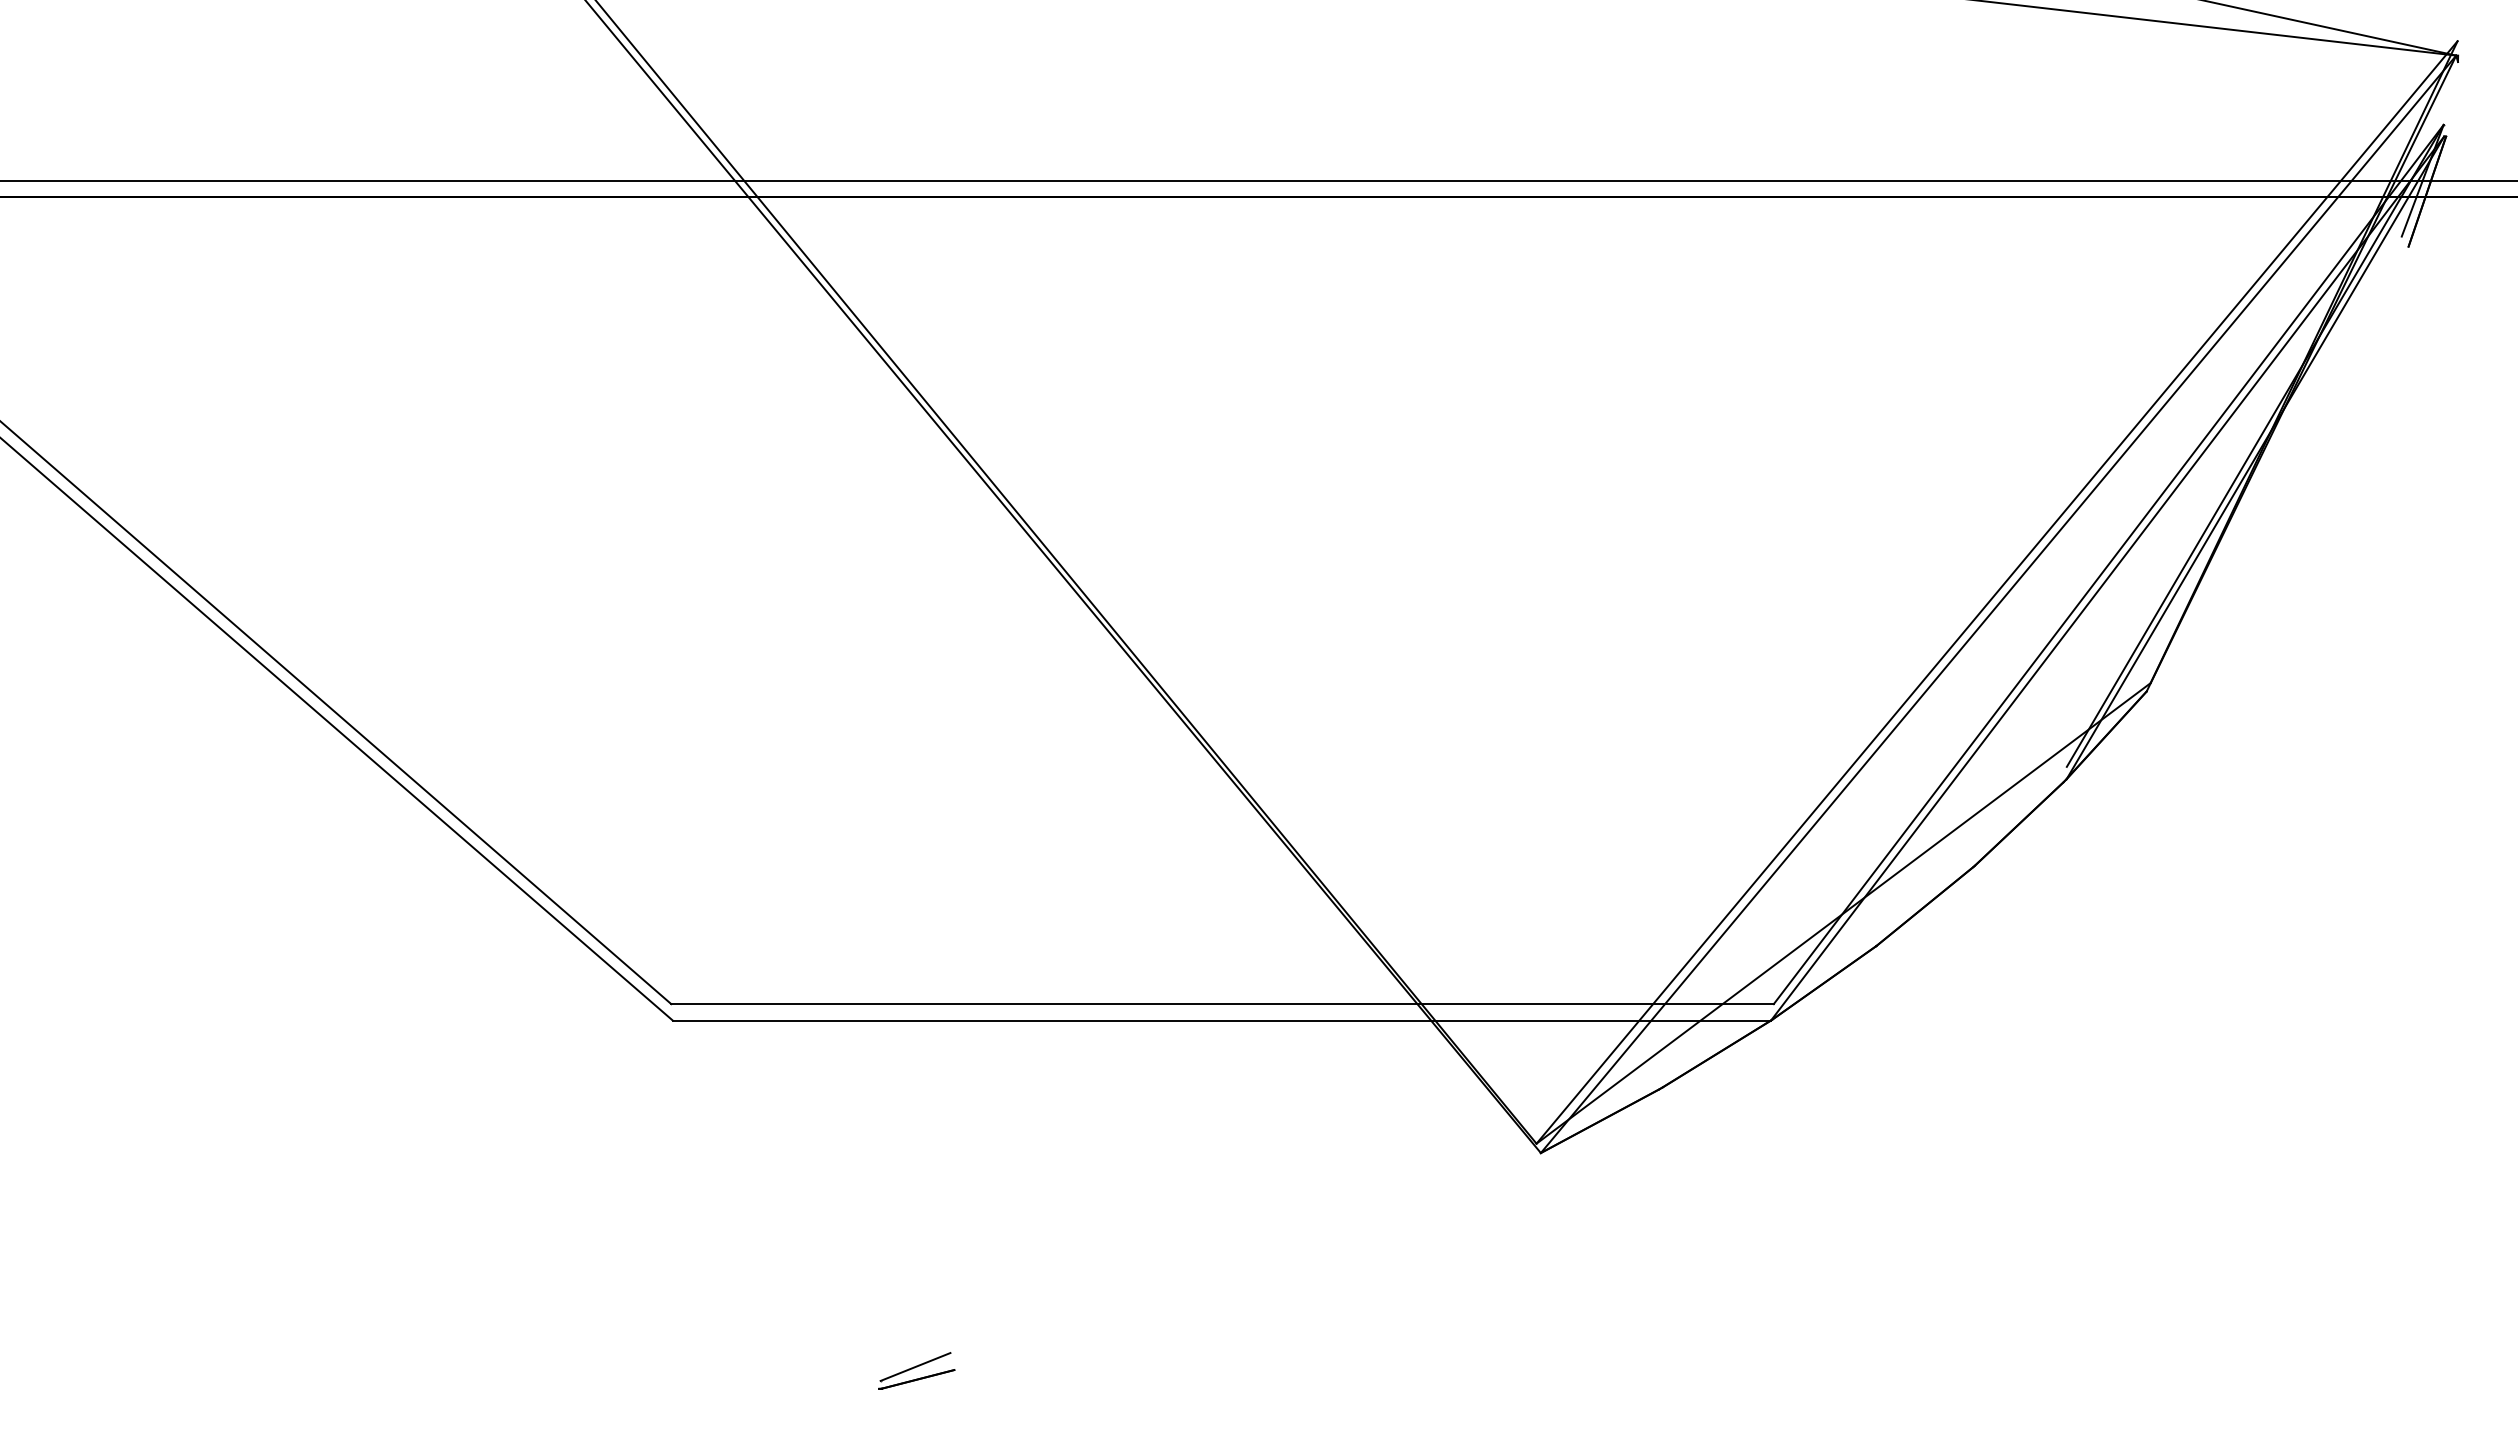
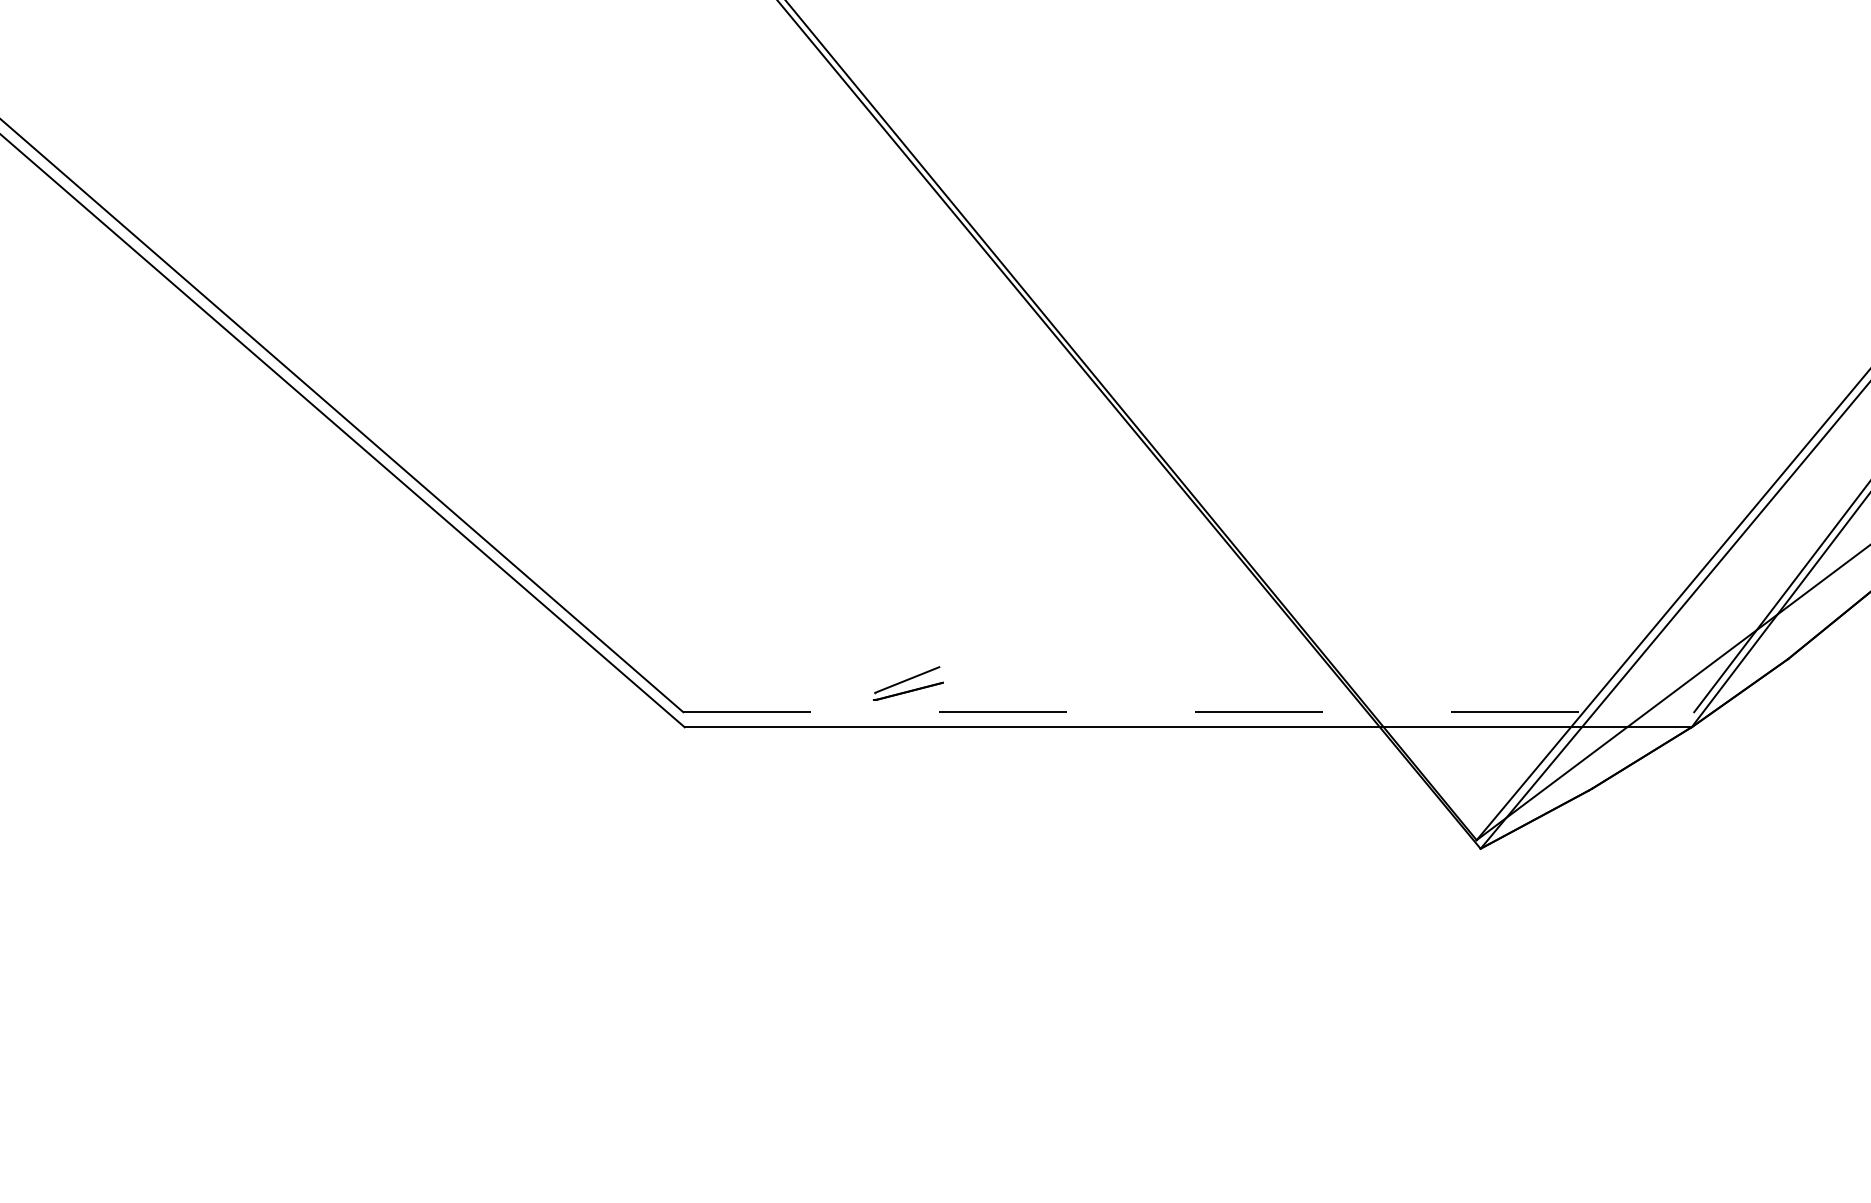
line: (1223, 1004) -> (1189, 712), solid -> dashed
part: (916, 1370) -> (908, 683), moved

